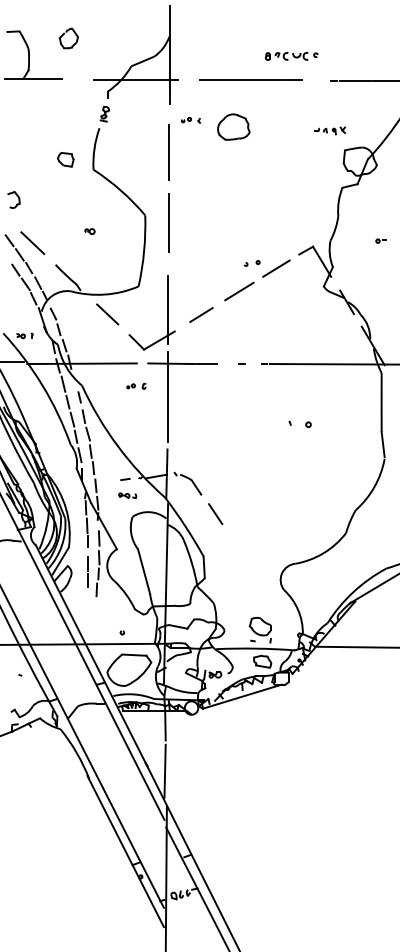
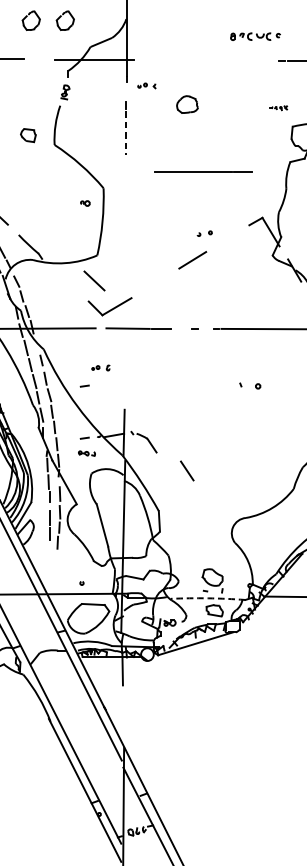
part: (104, 38) -> (65, 20), added
part: (291, 55) -> (255, 35), moved
line: (250, 79) -> (203, 171), moved
part: (190, 119) -> (146, 85), moved
part: (233, 126) -> (187, 104), size x0.7
part: (329, 130) -> (278, 107), size x0.6
line: (169, 157) -> (126, 133), solid -> dashed
line: (168, 222) -> (125, 194), removed
part: (89, 231) -> (84, 203), moved
line: (276, 268) -> (227, 238), removed
line: (168, 309) -> (125, 277), removed
line: (107, 314) -> (94, 281), moved
line: (201, 314) -> (156, 282), removed
part: (136, 385) -> (100, 367), moved
line: (167, 397) -> (124, 360), removed
line: (125, 424) -> (84, 386), added
line: (215, 513) -> (187, 470), moved
arc: (255, 648) -> (207, 598), solid -> dashed
line: (164, 770) -> (121, 713), removed

